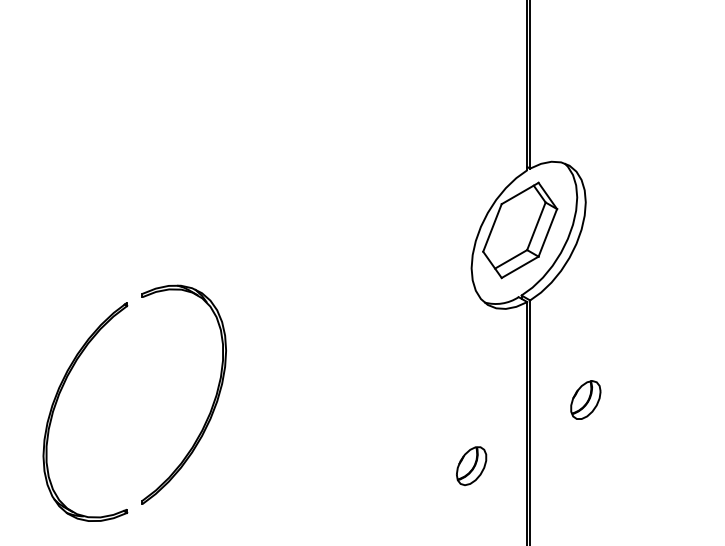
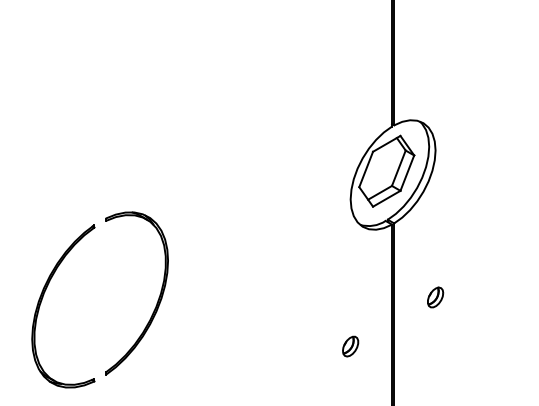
part: (585, 400) -> (435, 297), size x0.7
part: (471, 465) -> (350, 346), size x0.7

